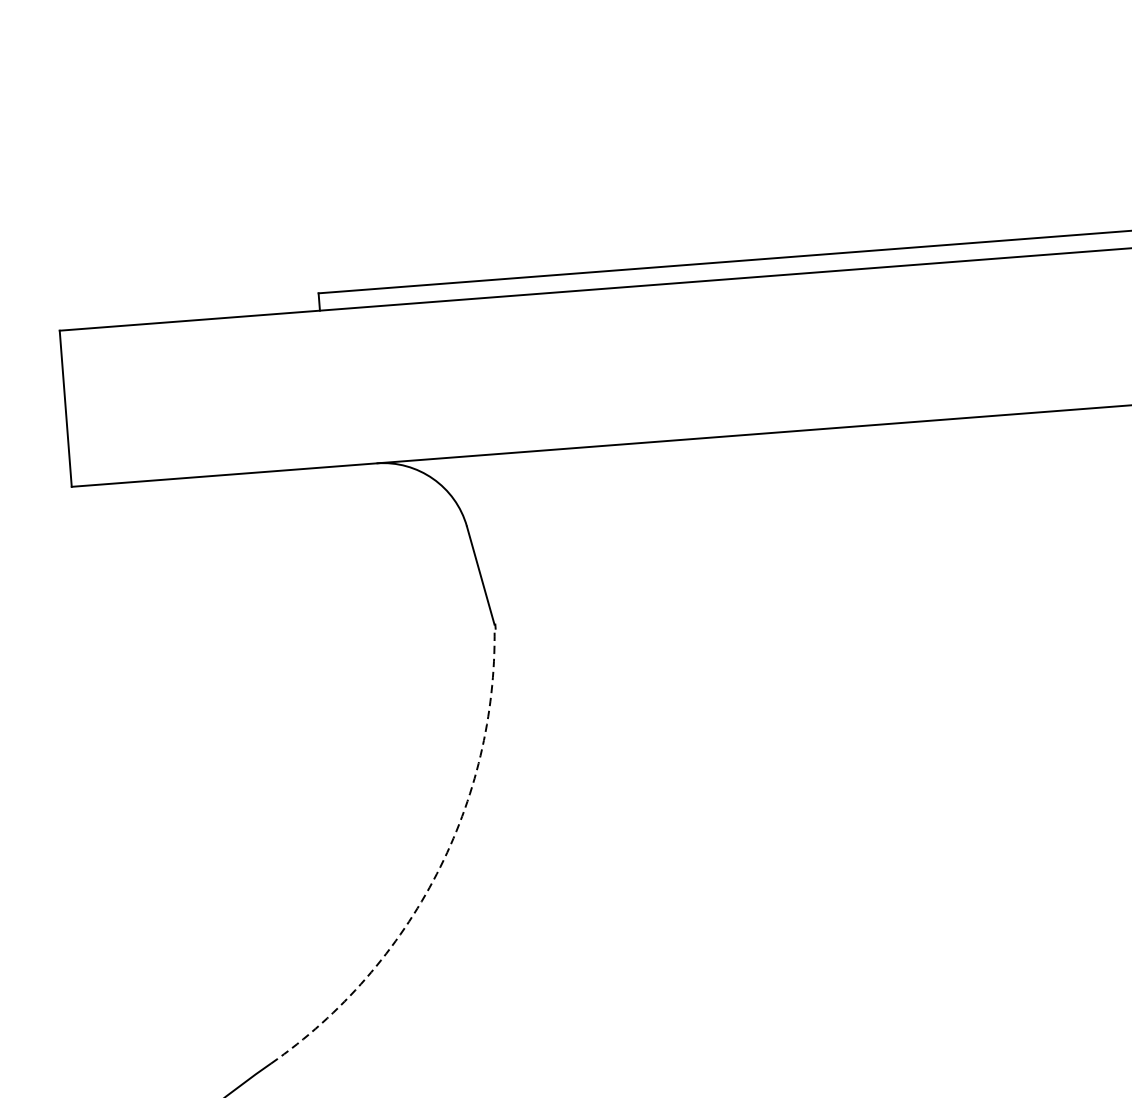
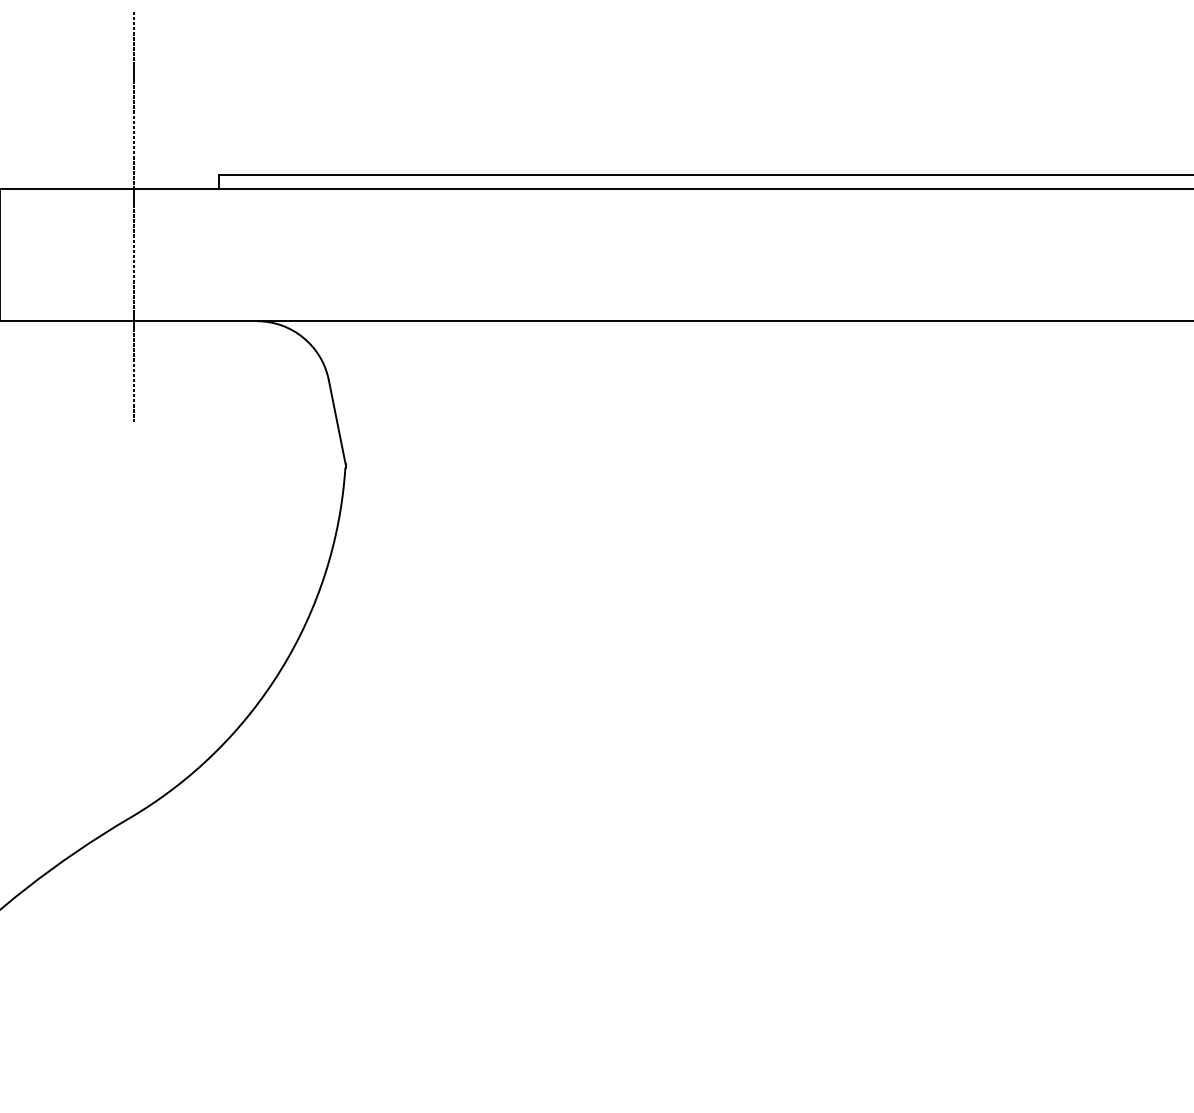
line: (220, 350) -> (133, 216), added
arc: (437, 873) -> (281, 669), dashed -> solid

